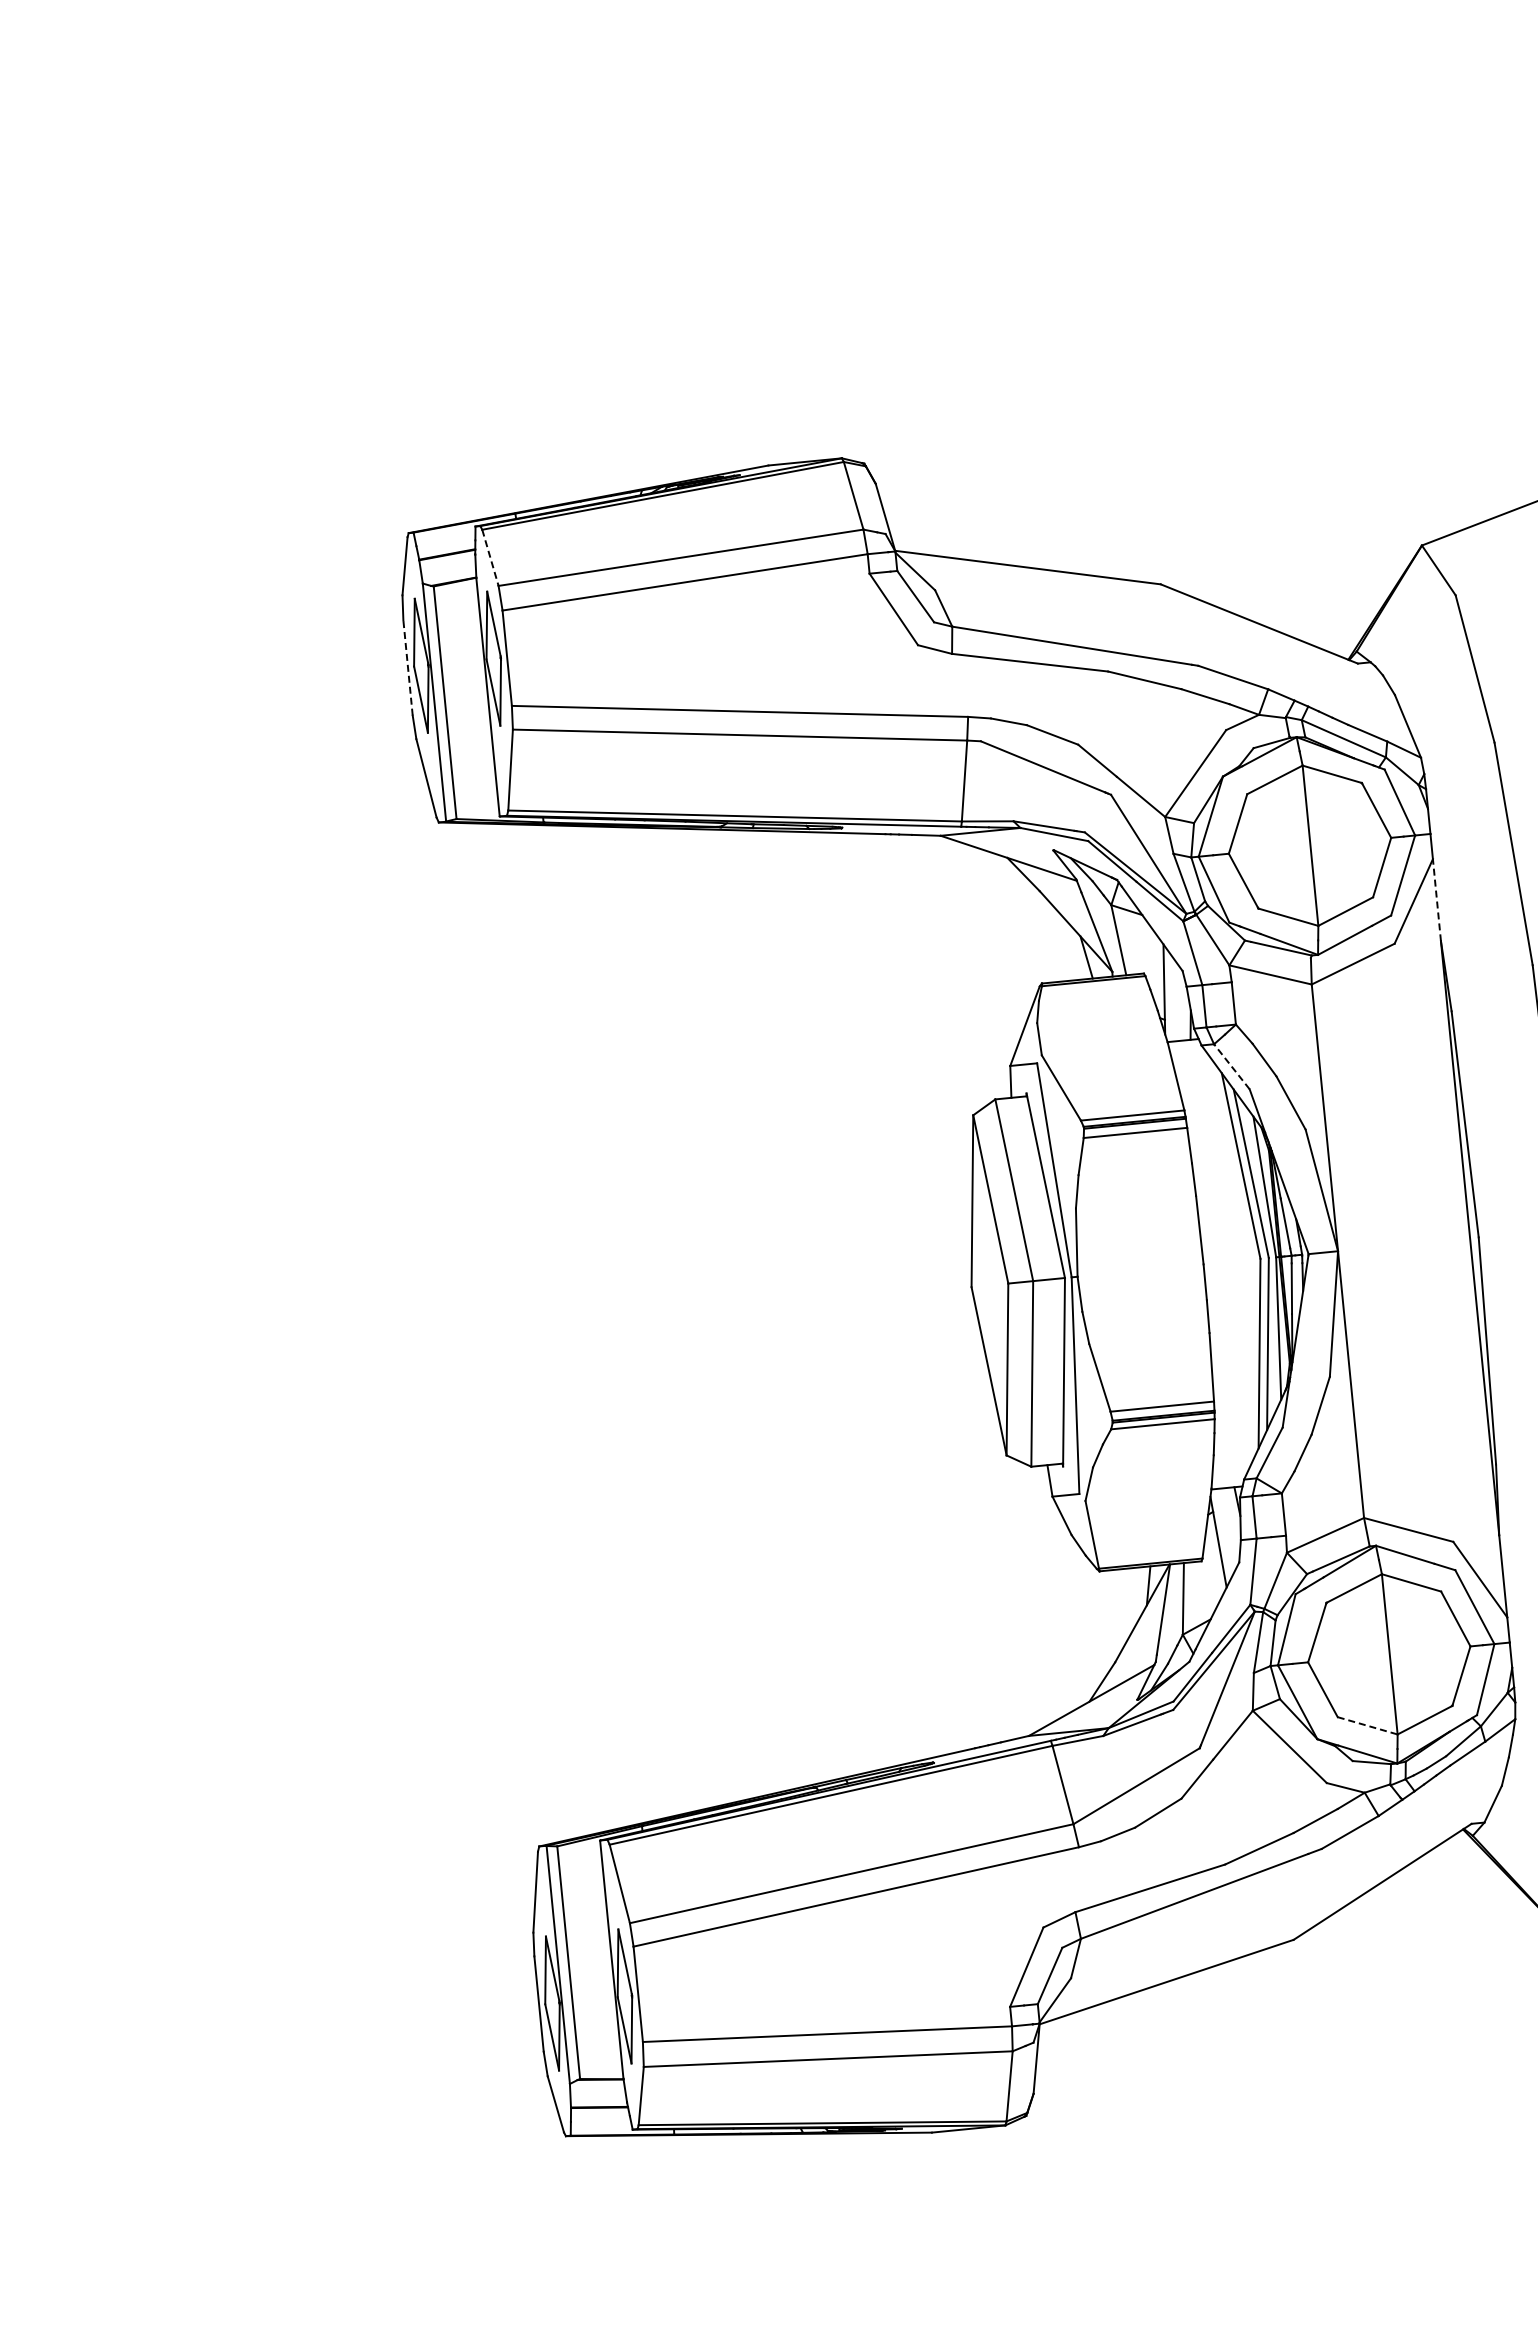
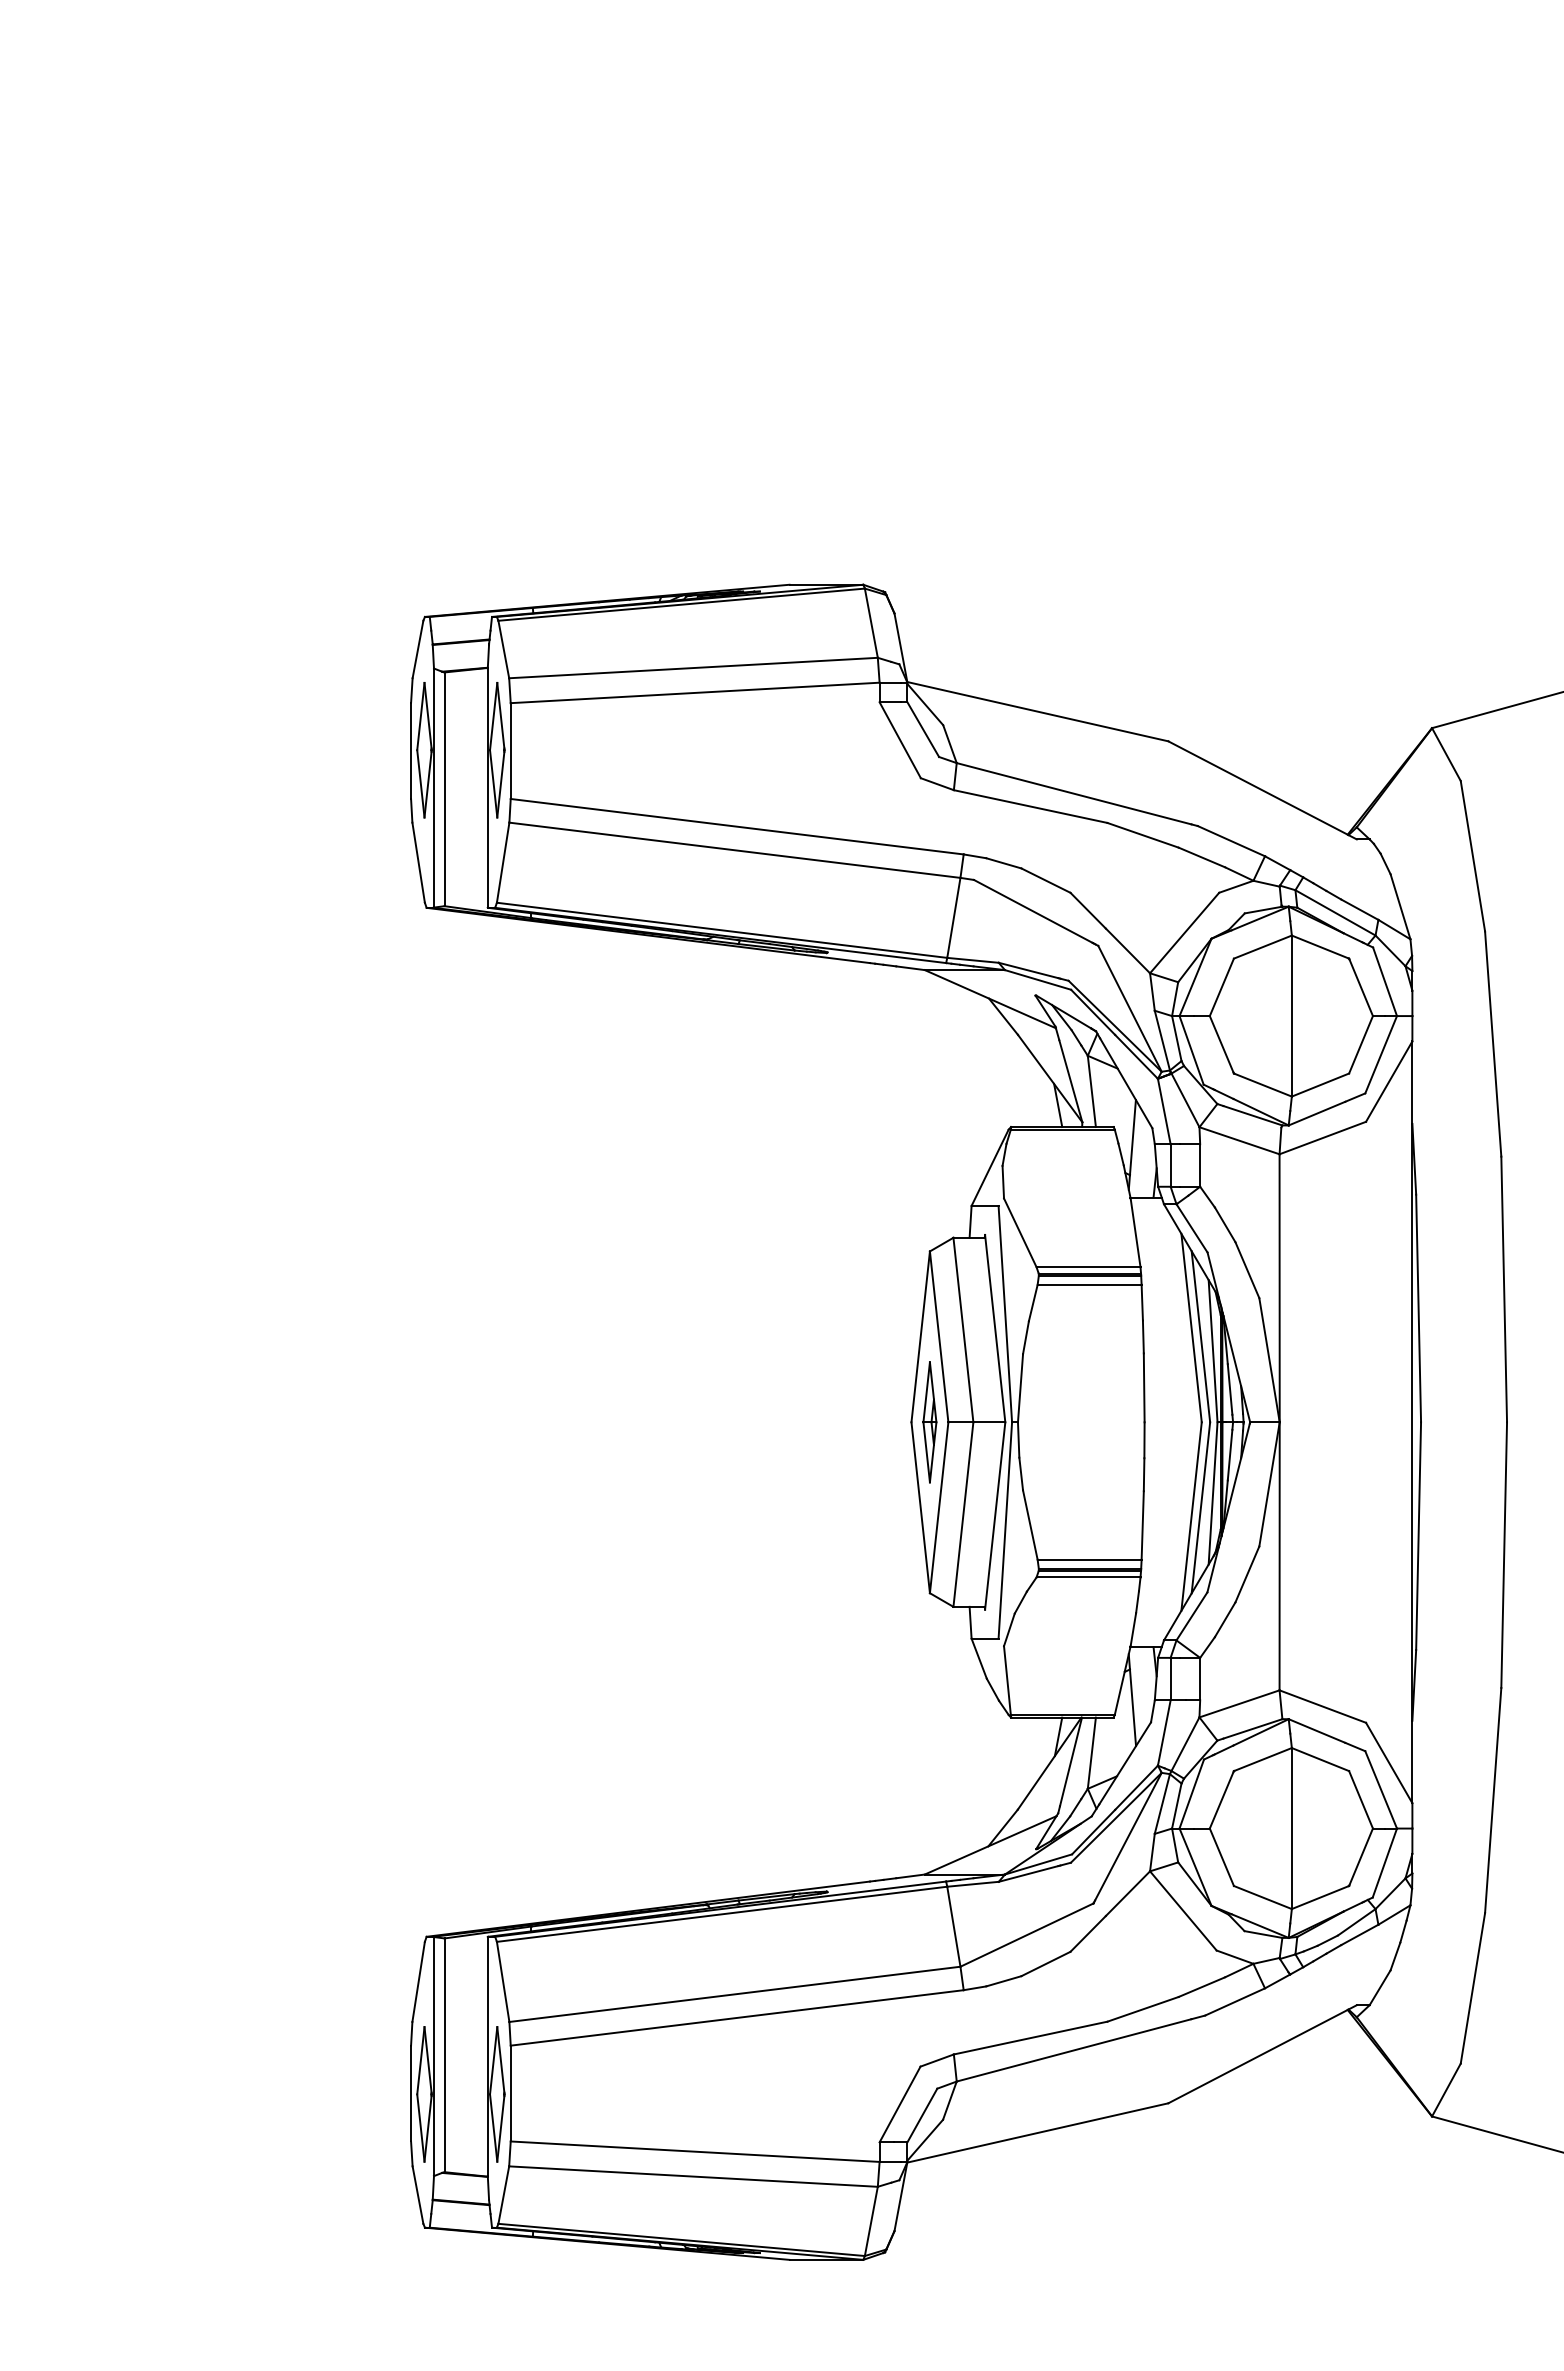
line: (490, 558) -> (503, 650), dashed -> solid
line: (408, 668) -> (411, 751), dashed -> solid
line: (1437, 900) -> (1412, 1082), dashed -> solid
line: (1232, 1066) -> (1192, 1228), dashed -> solid
part: (989, 1285) -> (929, 1422), added
line: (1368, 1725) -> (1263, 1897), dashed -> solid

